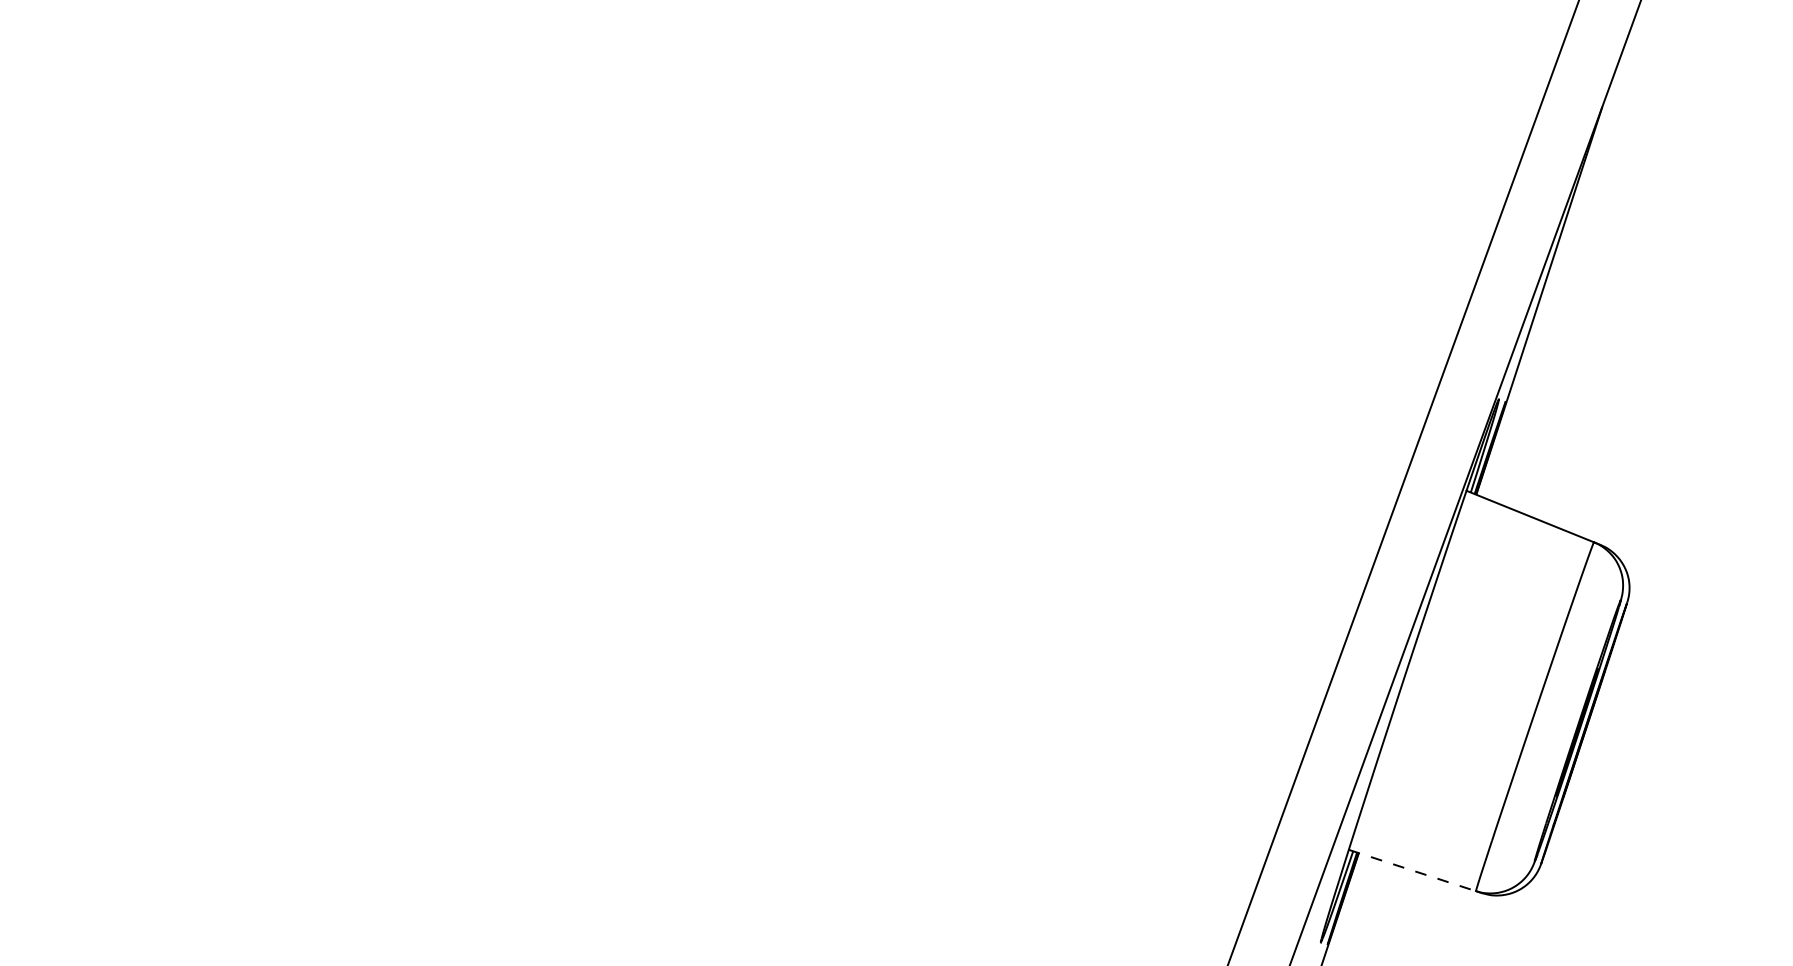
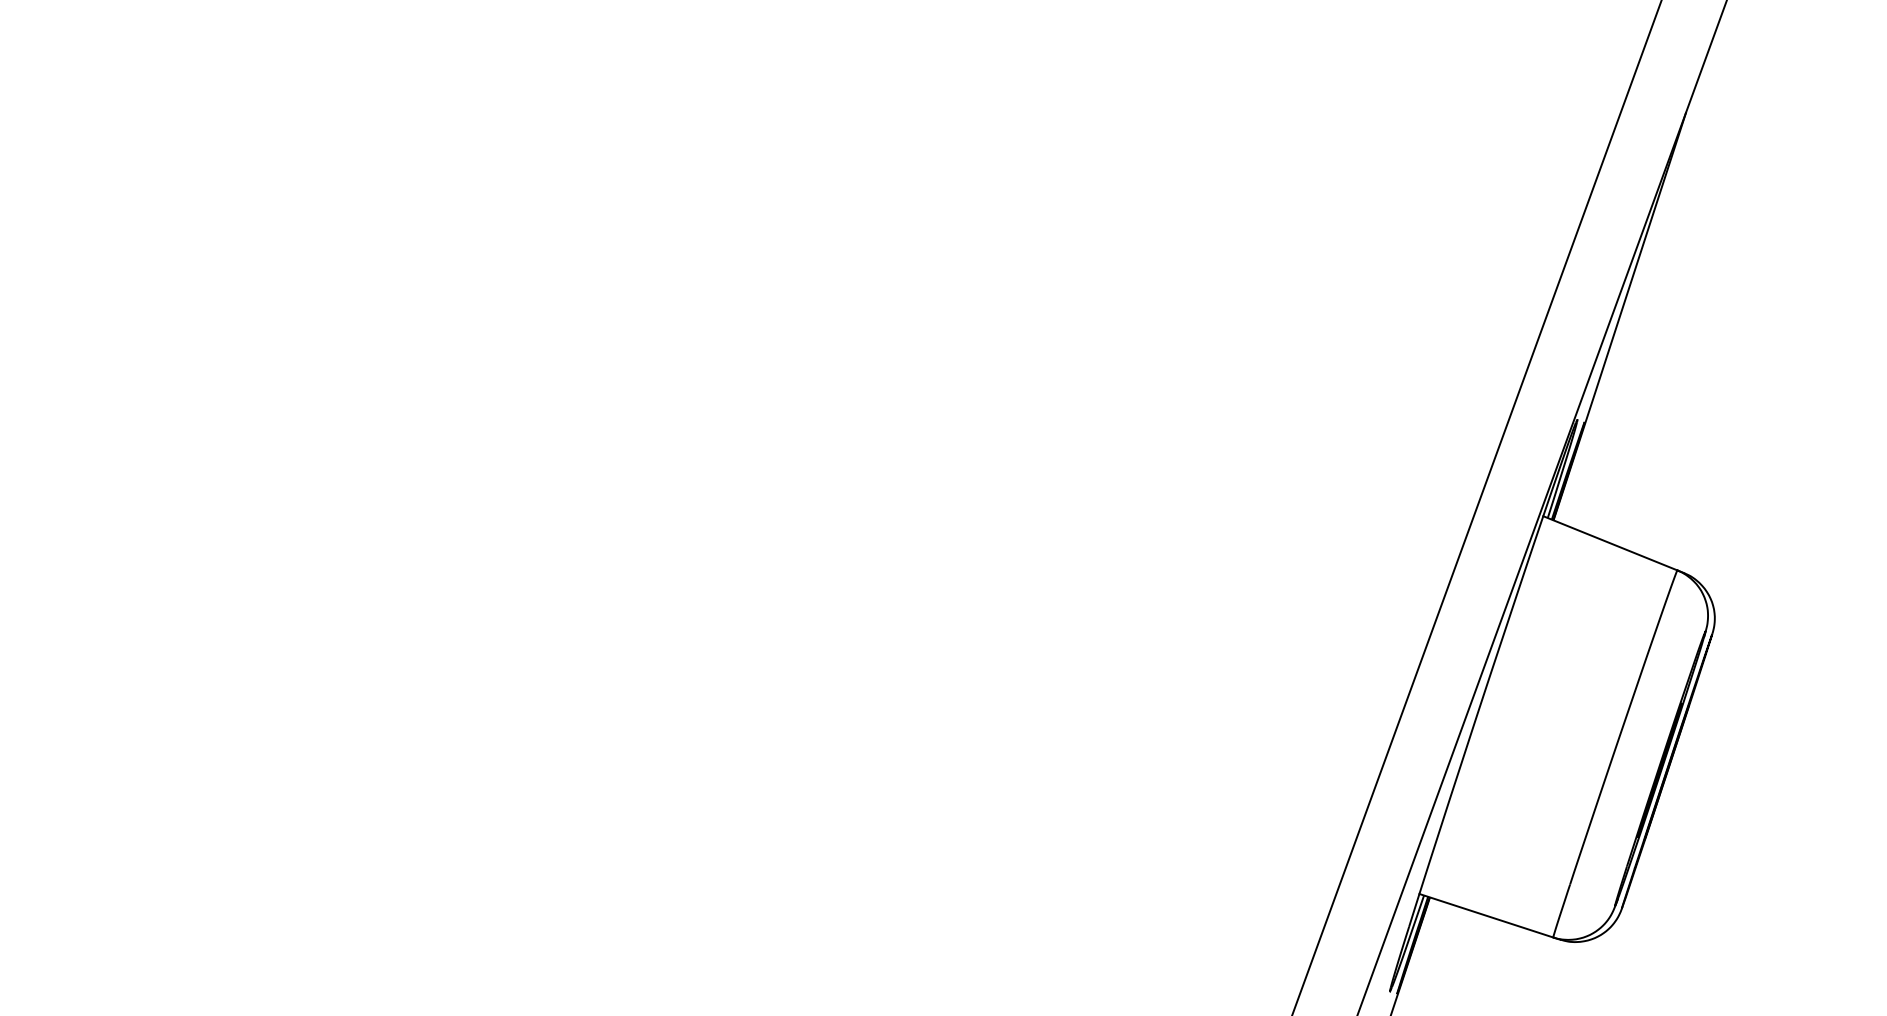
line: (1412, 870) -> (1486, 915), dashed -> solid

